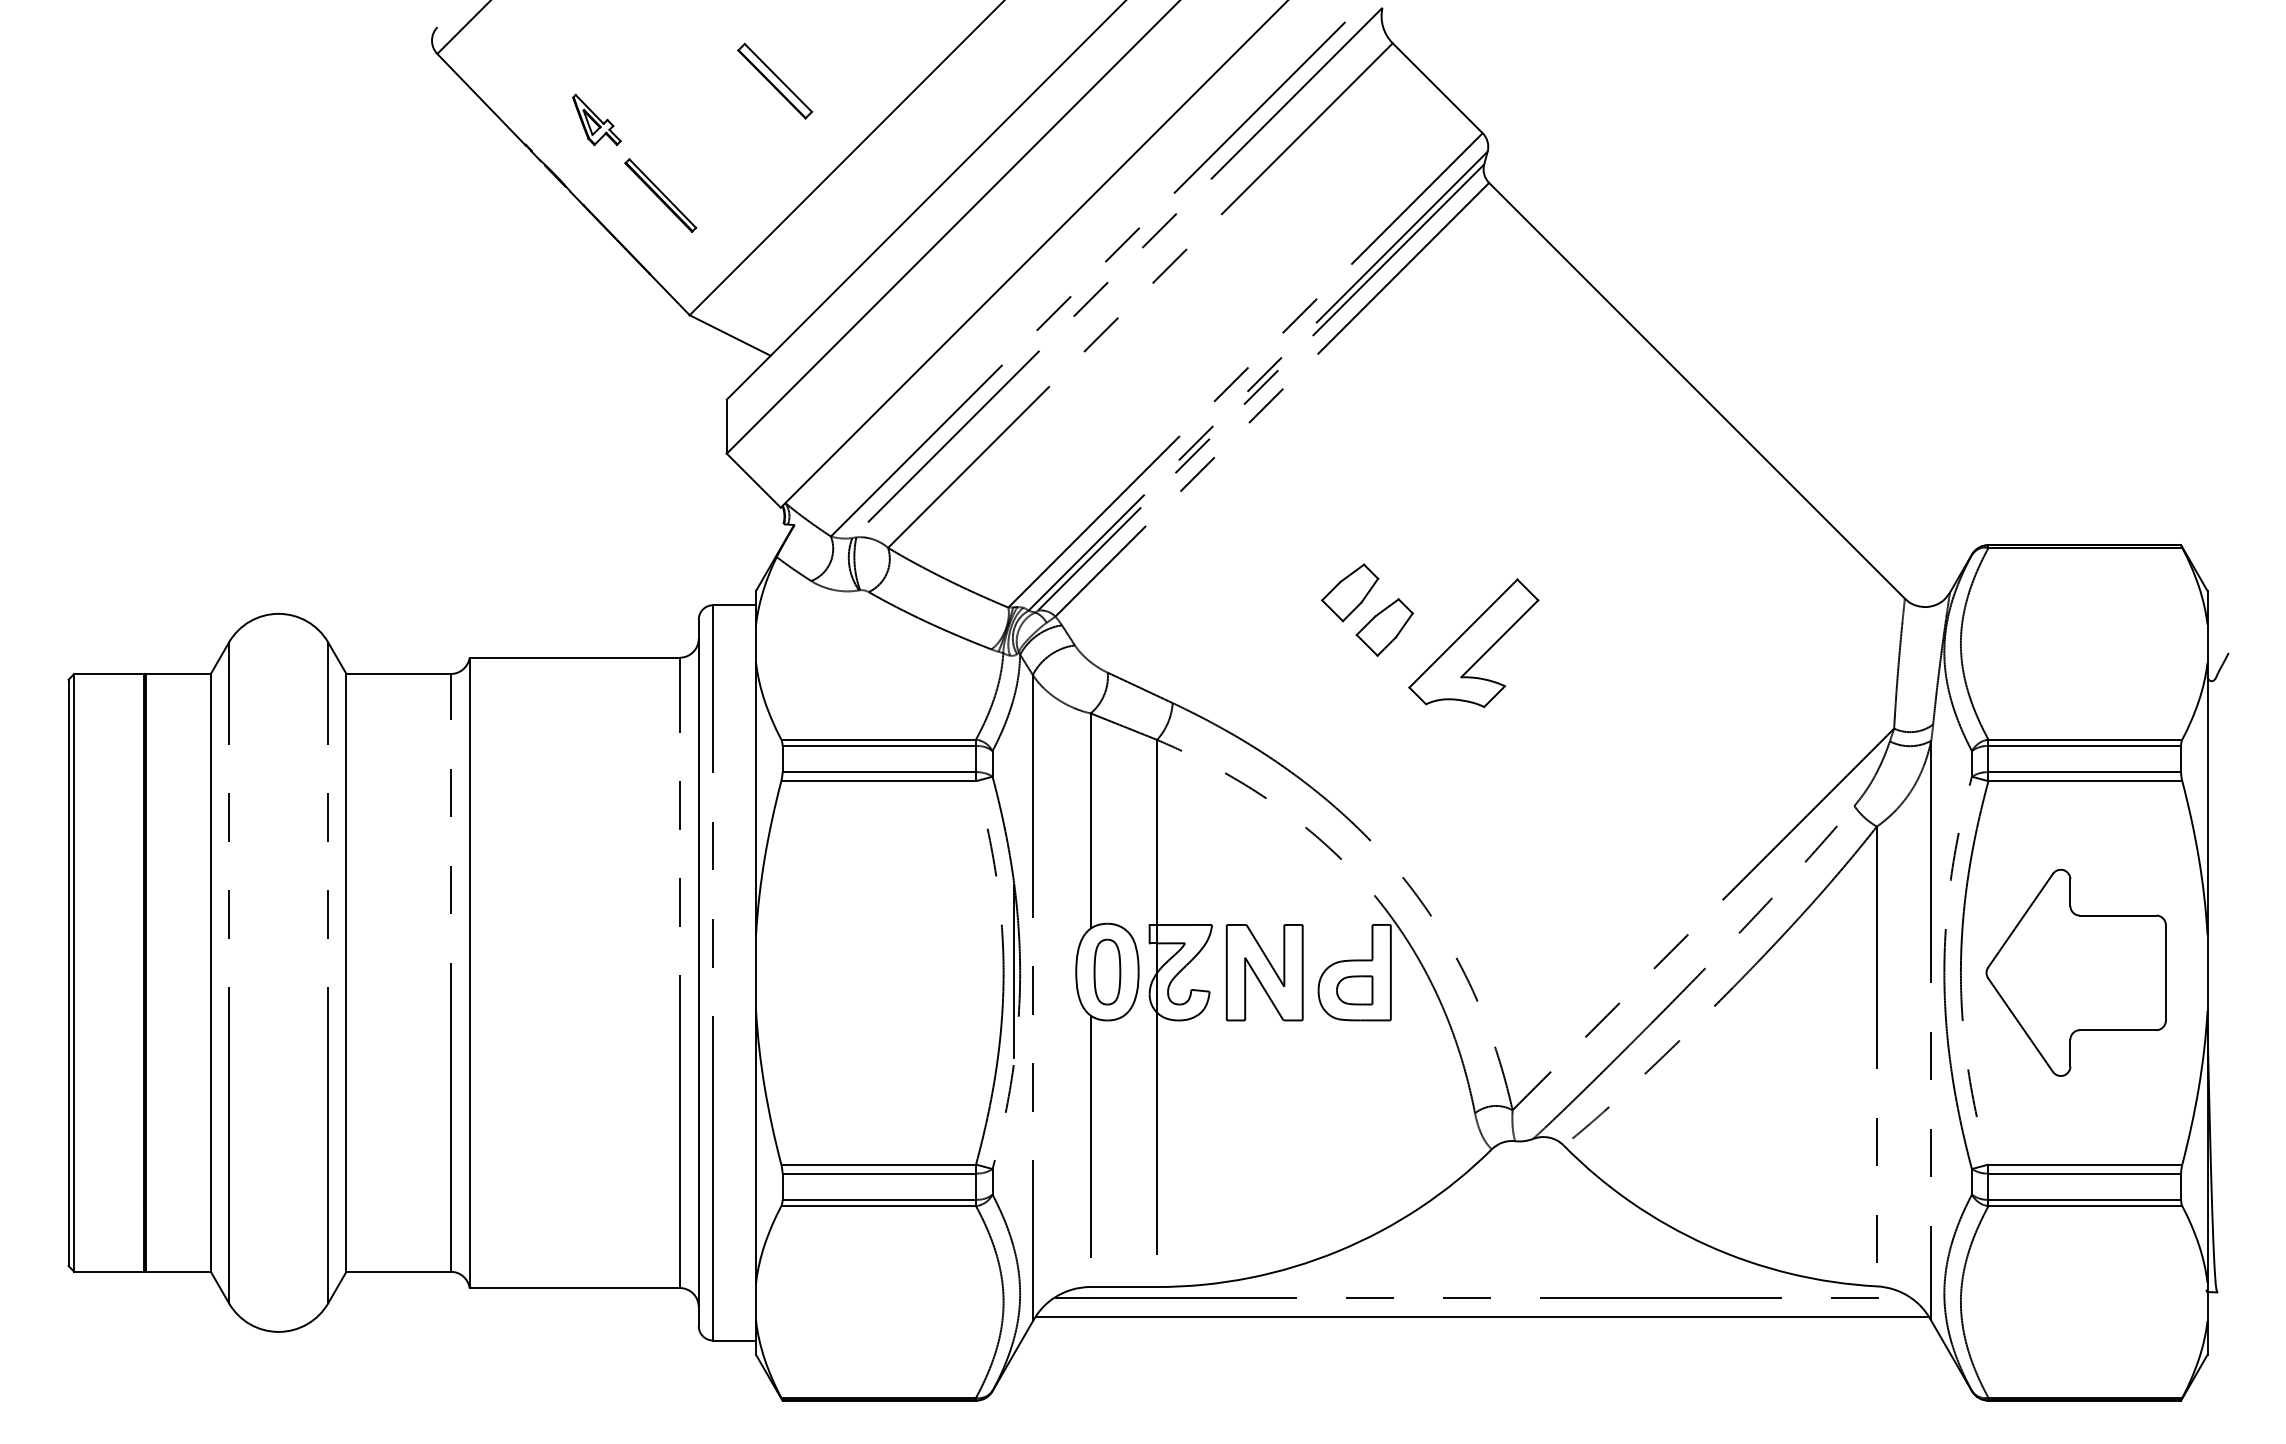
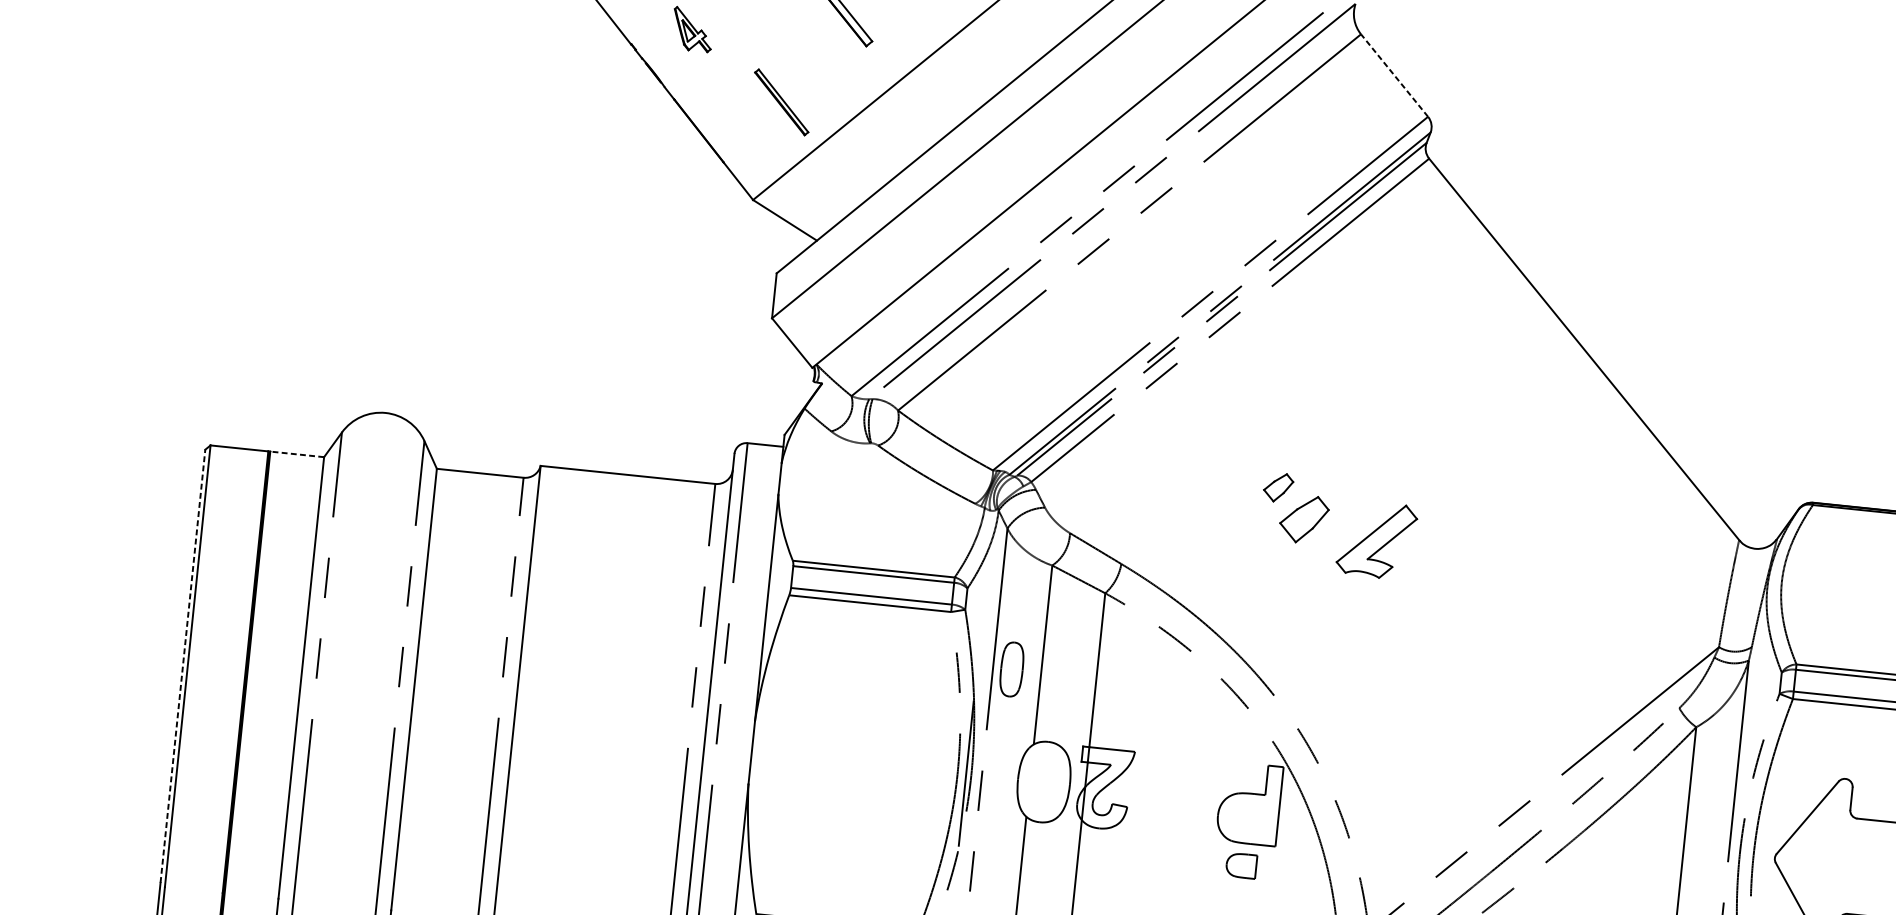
line: (1437, 88) -> (1394, 75), solid -> dashed
part: (660, 195) -> (781, 102), moved
part: (1350, 592) -> (1278, 487), size x0.6
part: (1473, 643) -> (1376, 540), size x0.7
line: (177, 674) -> (296, 454), solid -> dashed
line: (68, 939) -> (182, 665), solid -> dashed
part: (1107, 971) -> (1012, 669), moved
part: (1264, 972) -> (1174, 795), removed
part: (1354, 990) -> (1241, 865), moved

